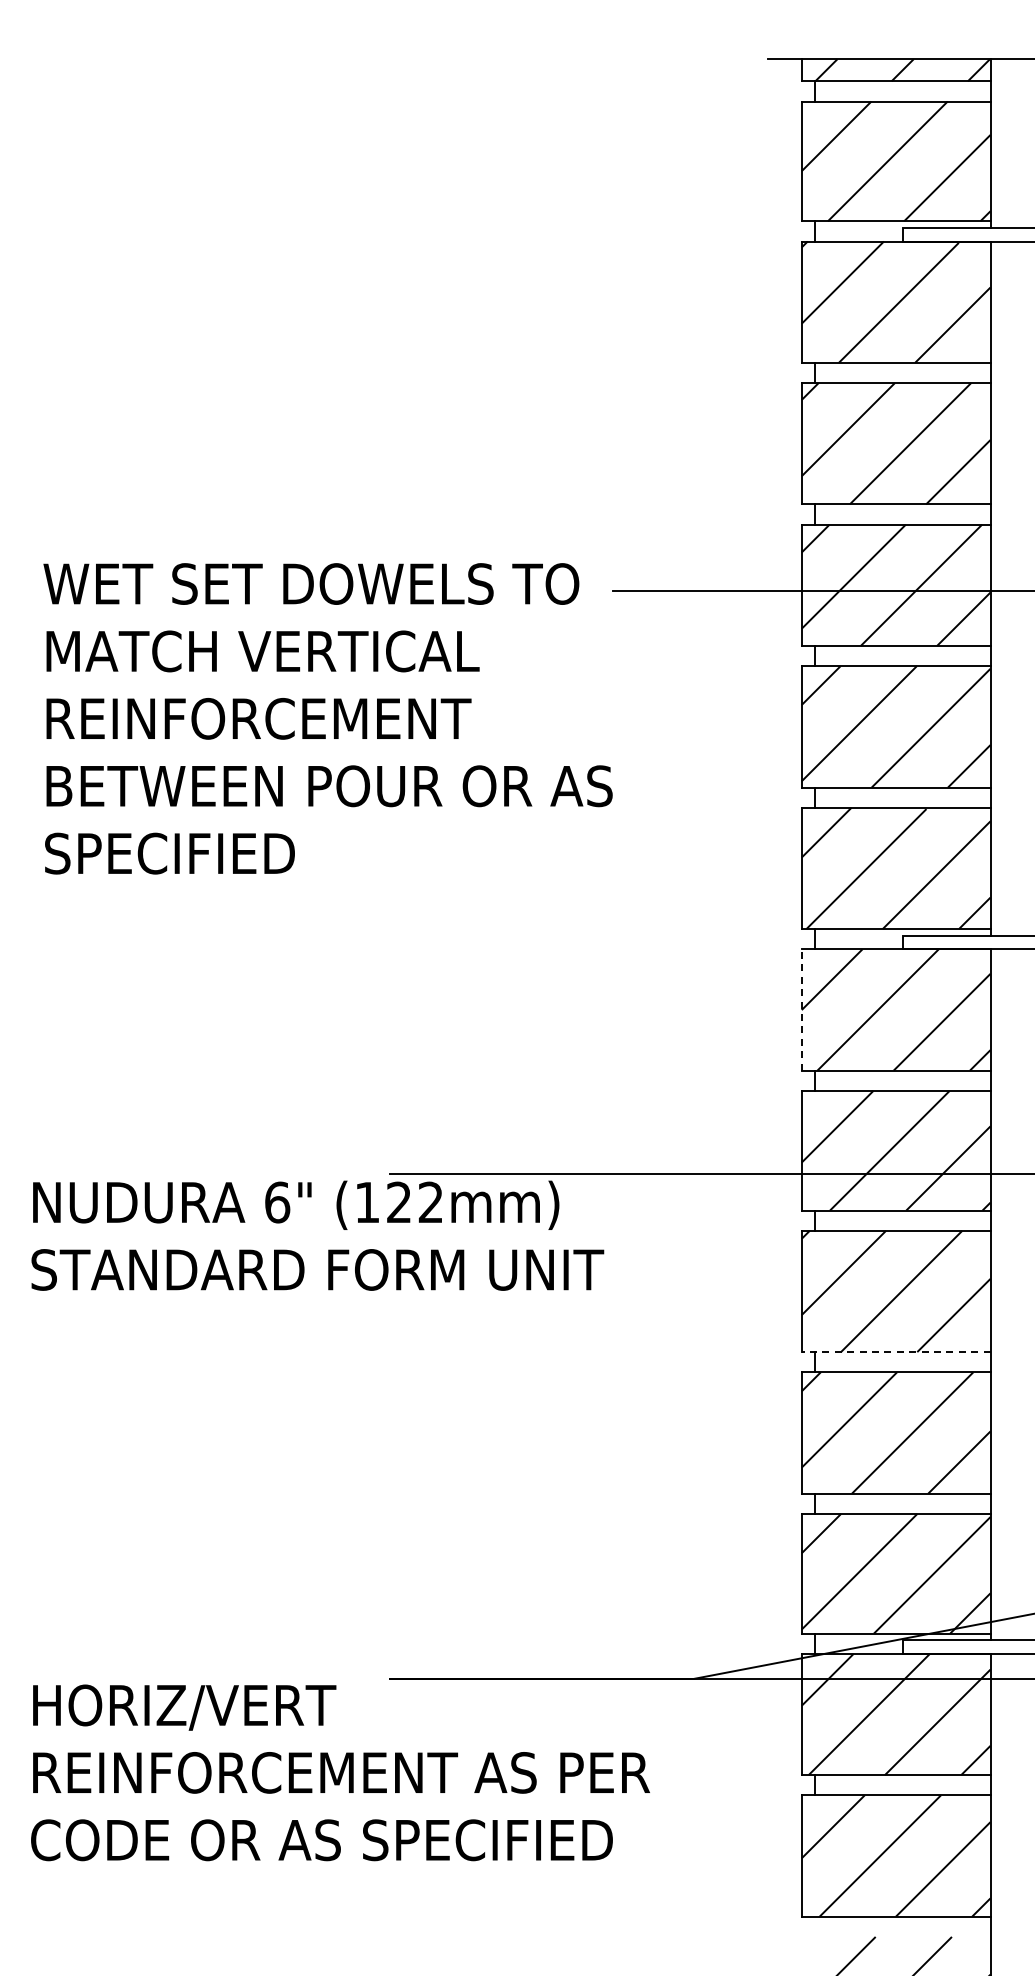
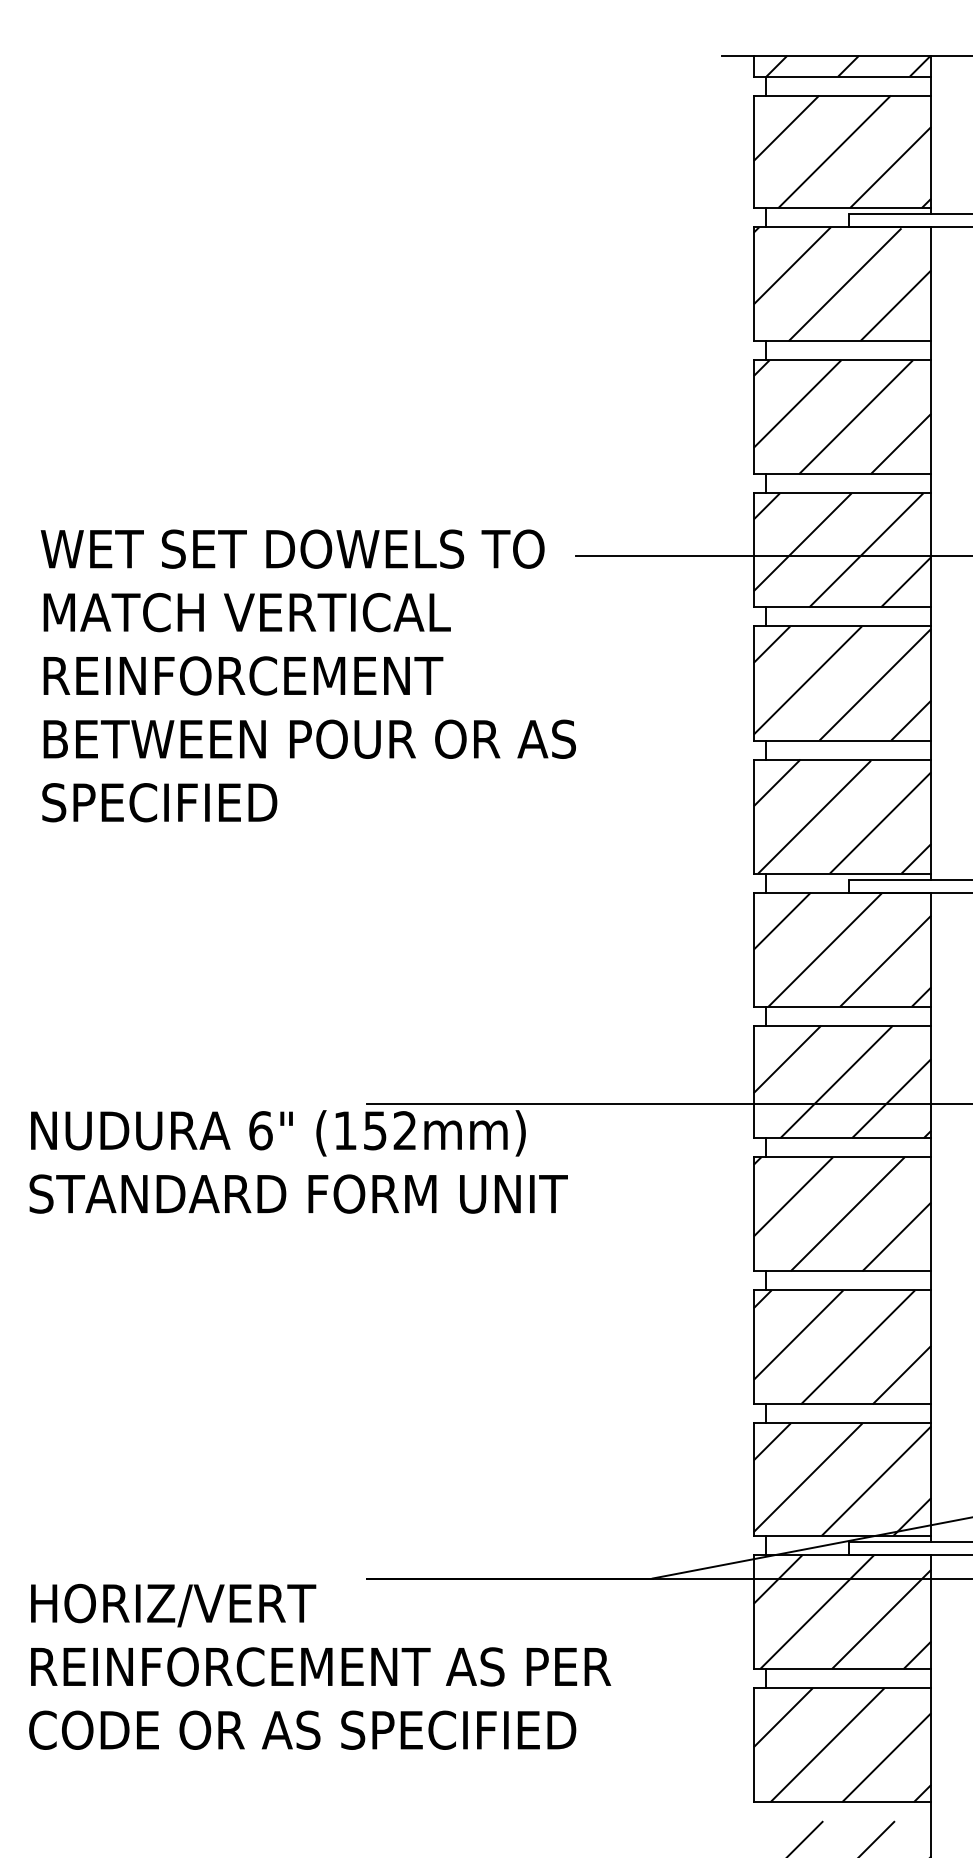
line: (801, 1009) -> (753, 949), dashed -> solid
text: (398, 1202) -> (374, 1130), (122mm) -> (152mm)
line: (895, 1352) -> (841, 1271), dashed -> solid

